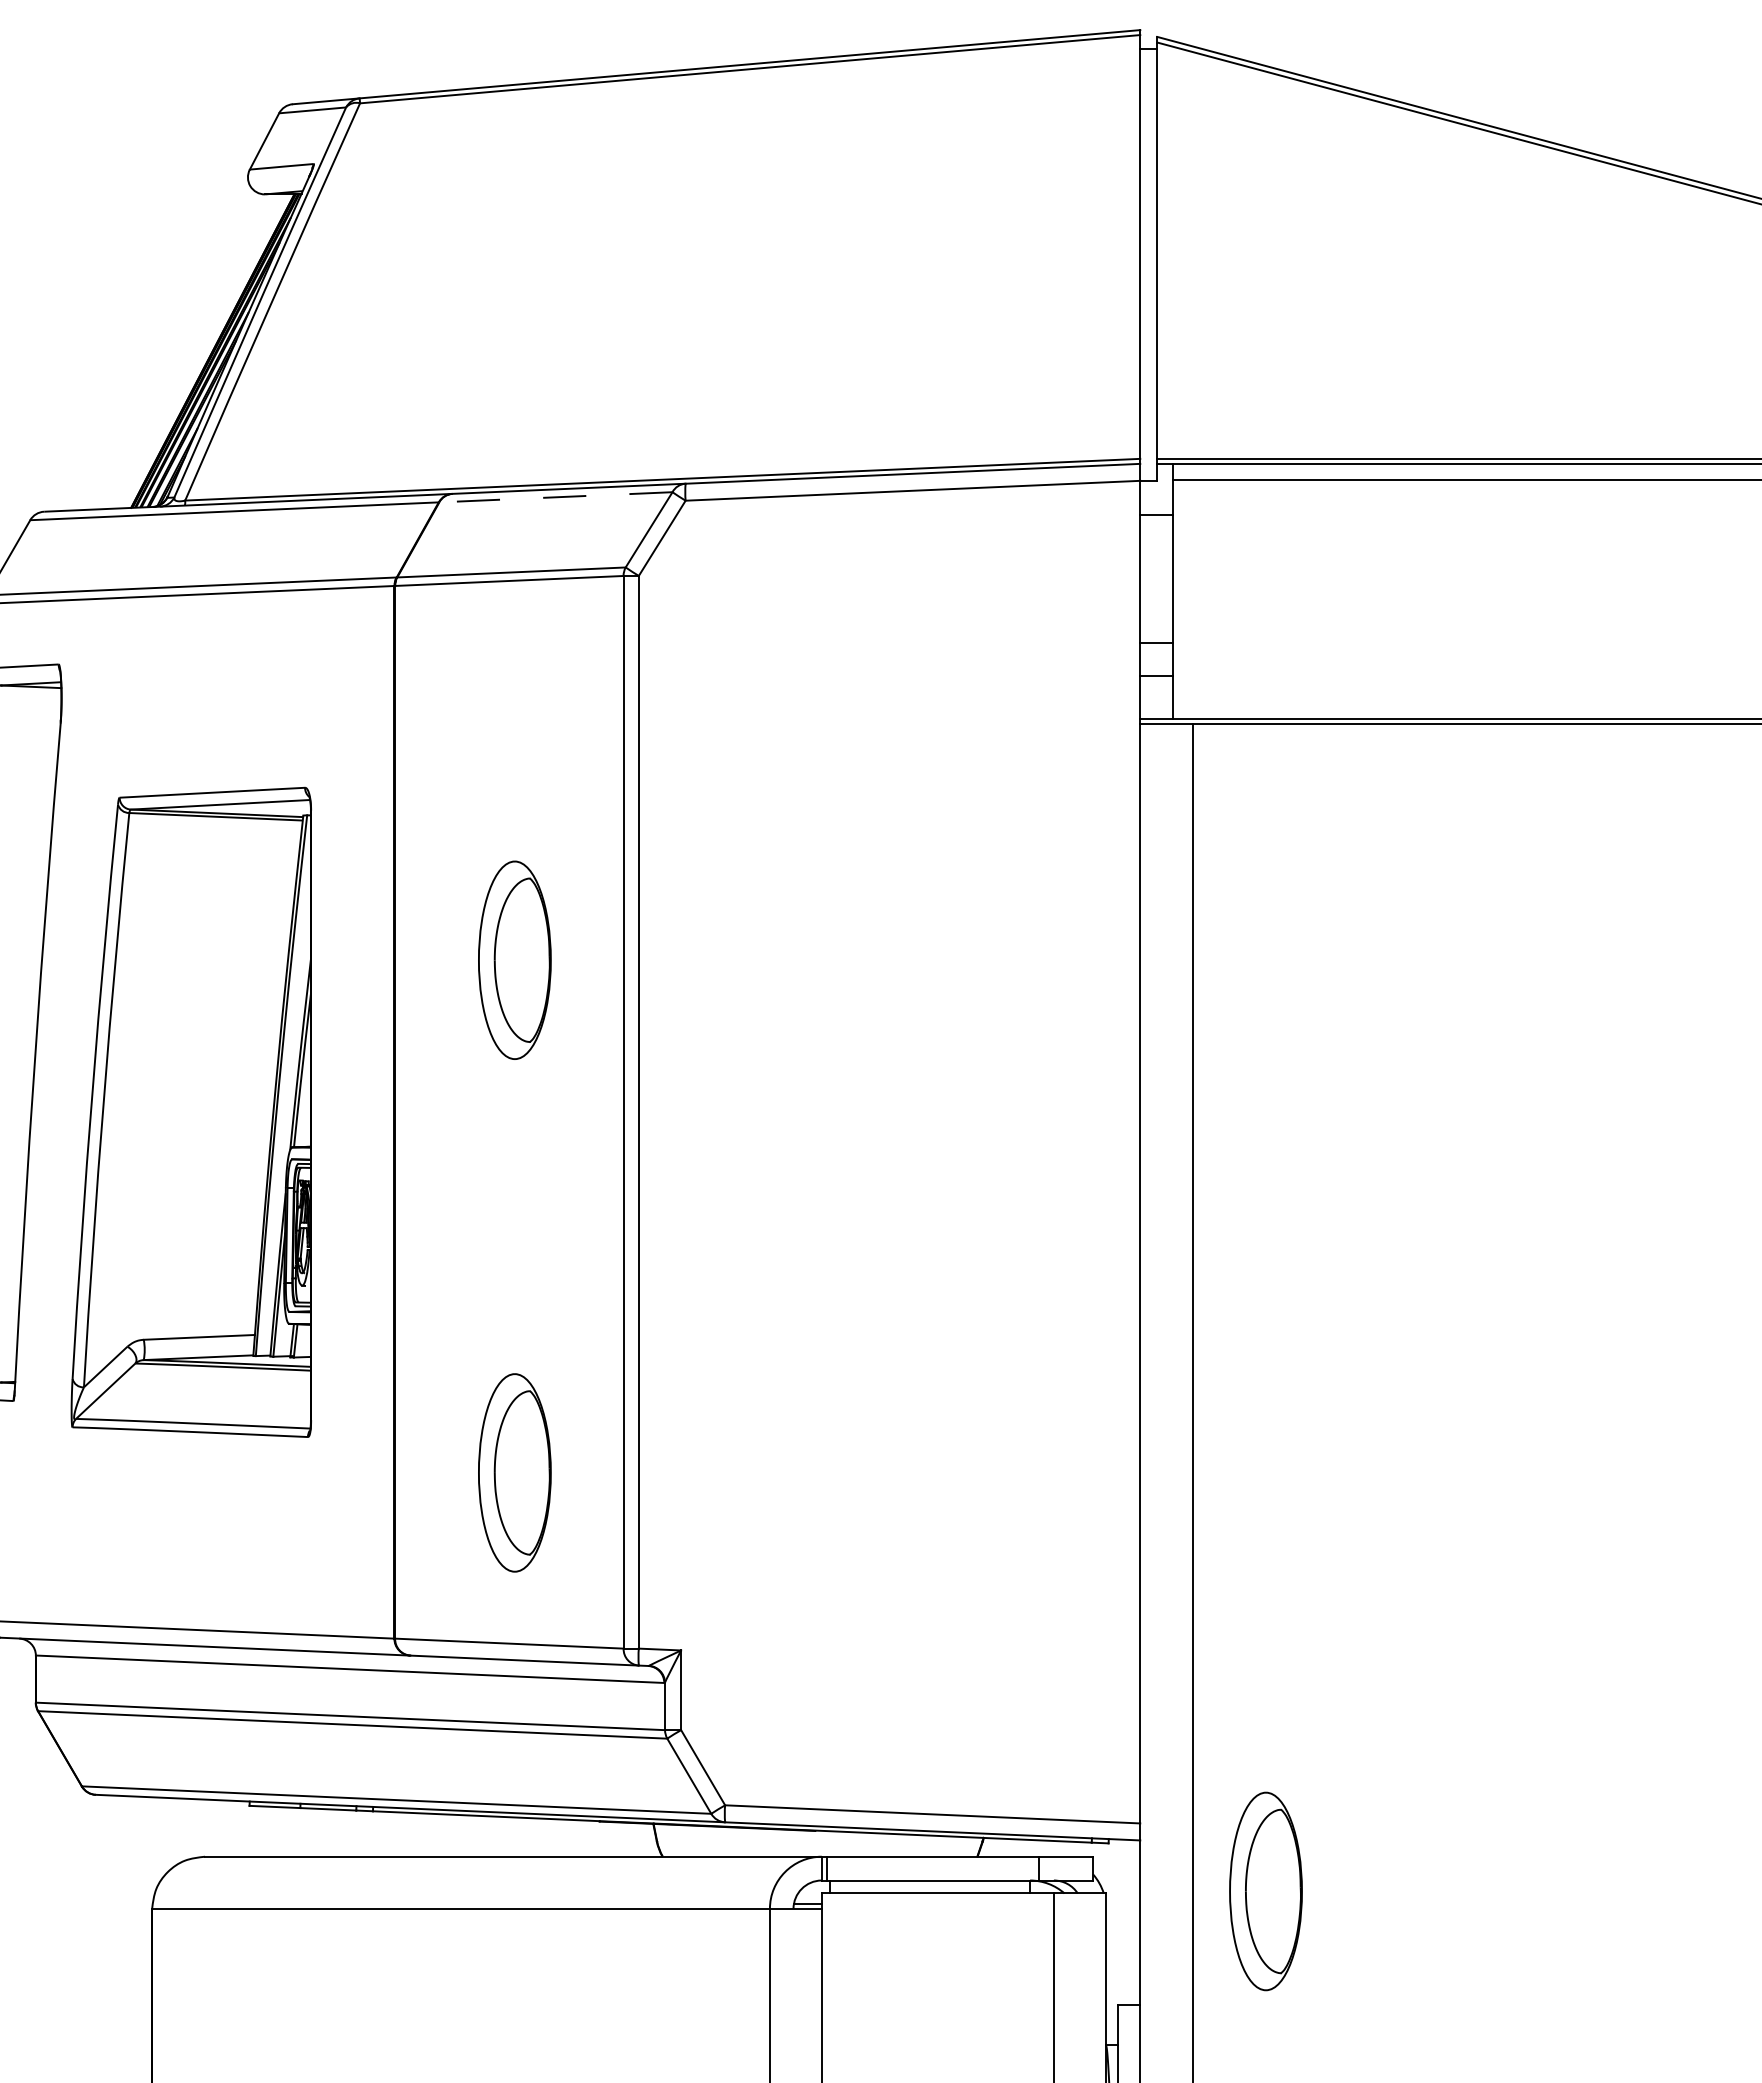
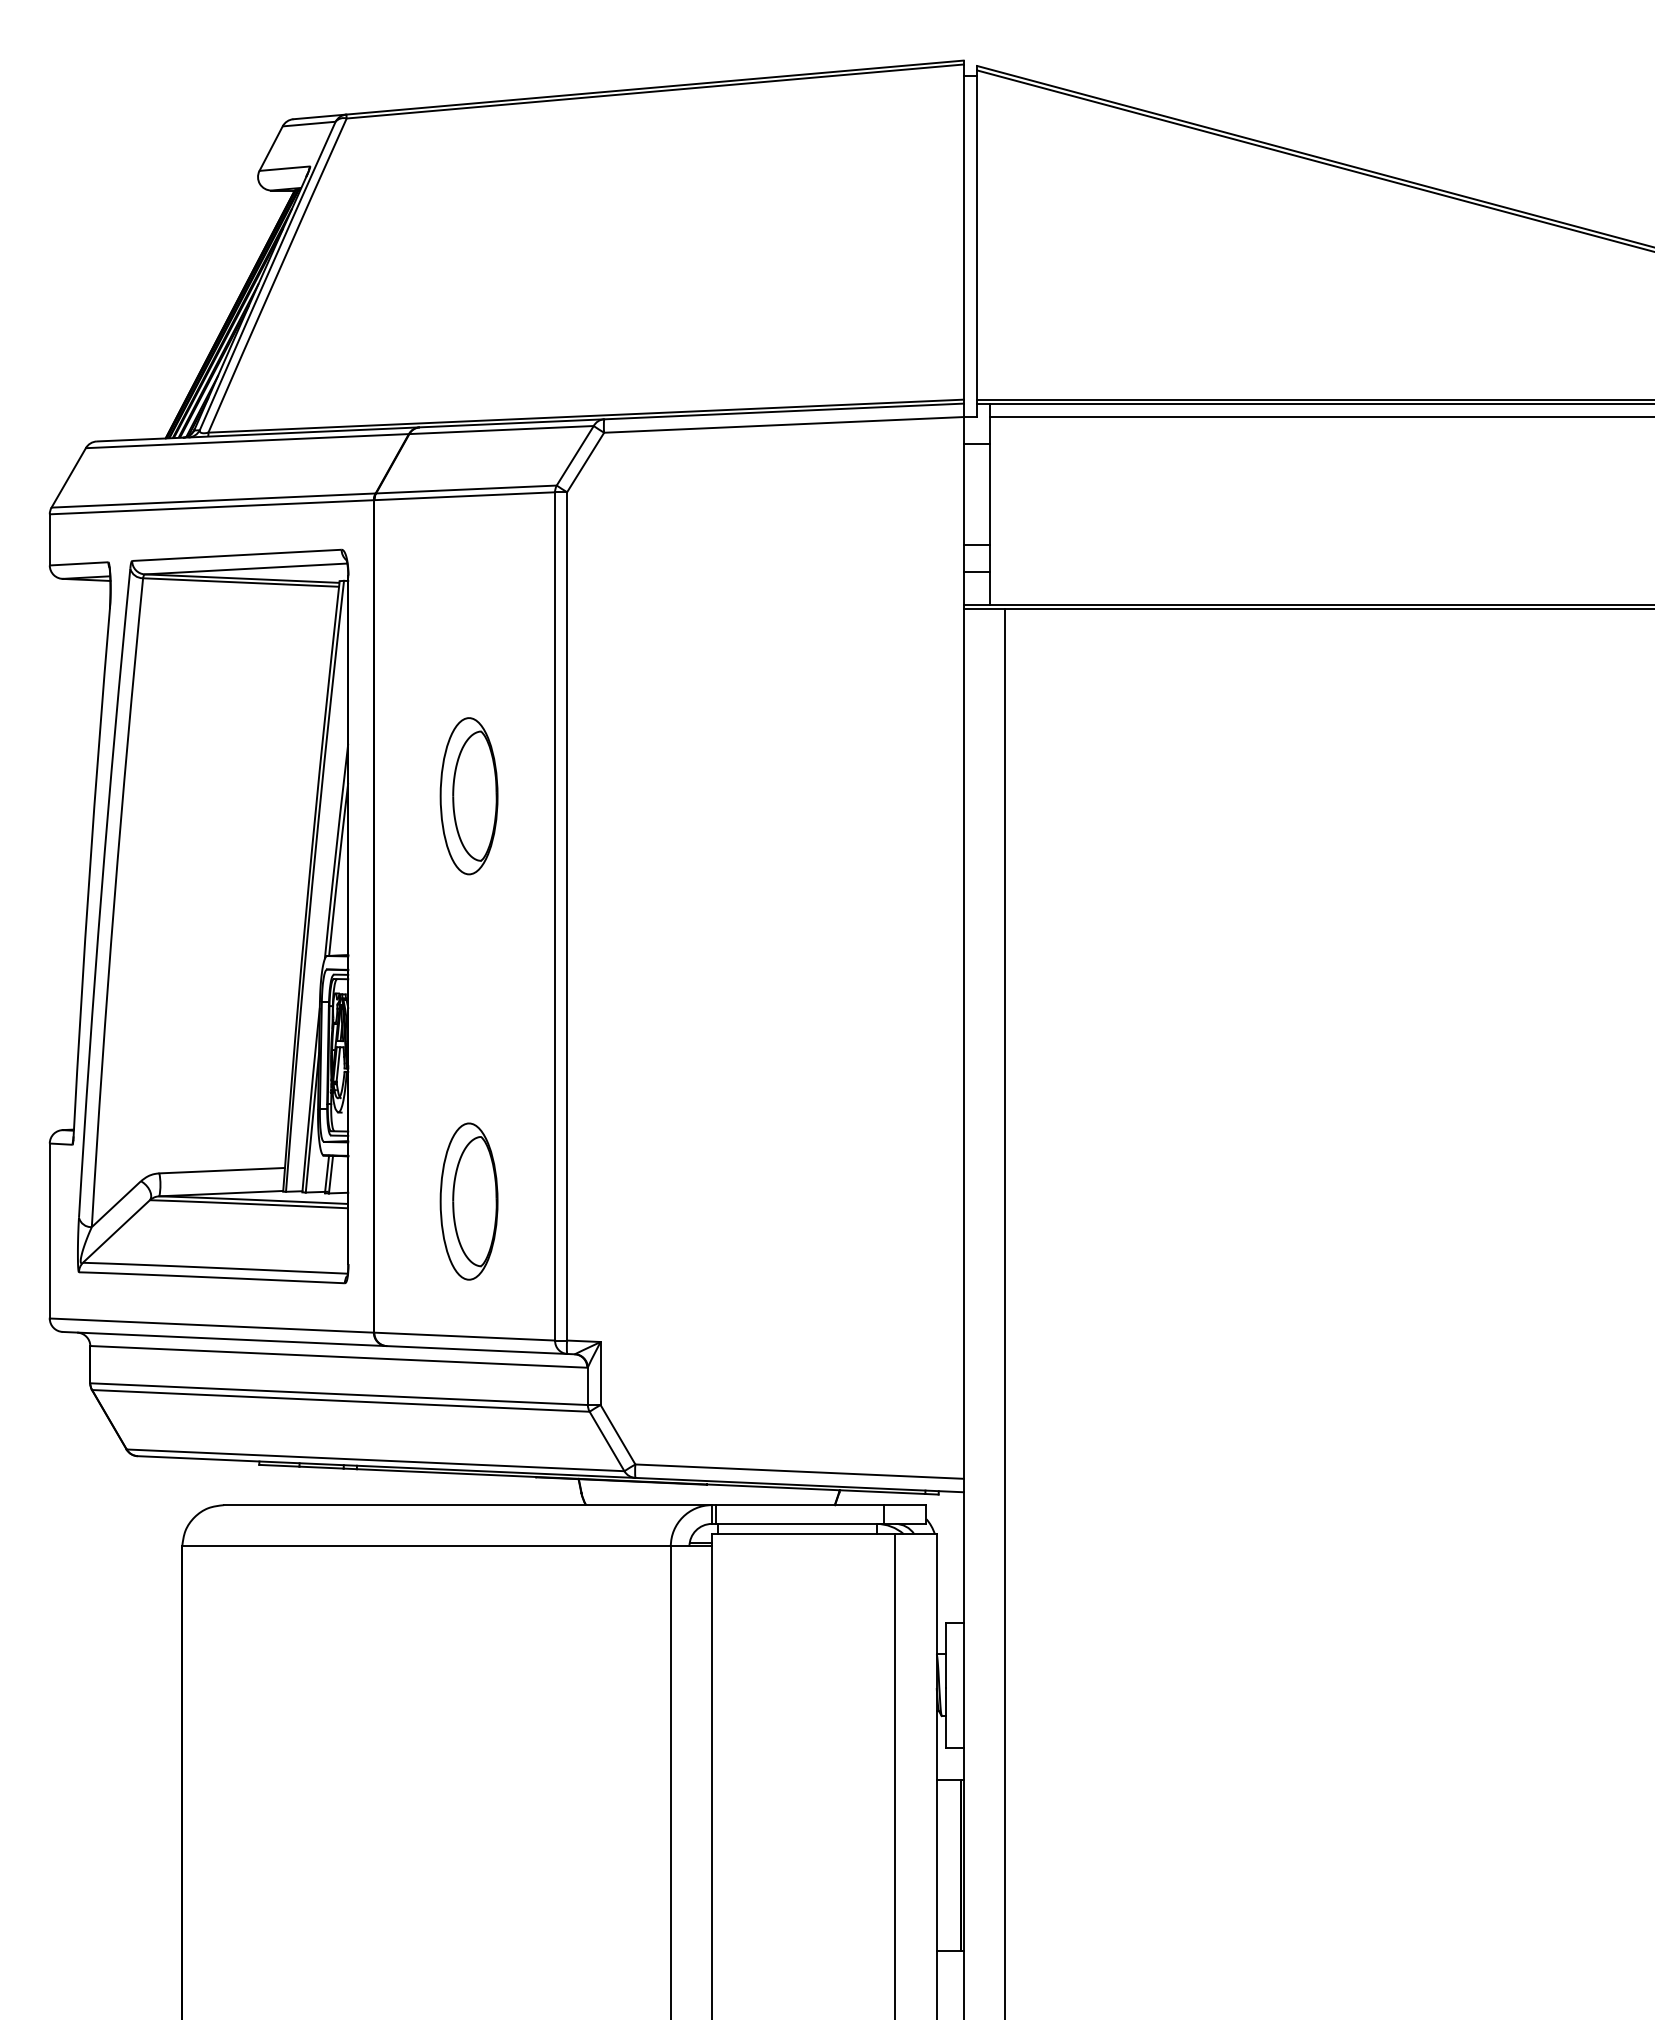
line: (555, 497) -> (501, 430), dashed -> solid
part: (191, 1112) -> (213, 916), size x1.43
part: (1265, 1891) -> (1062, 1532), removed

